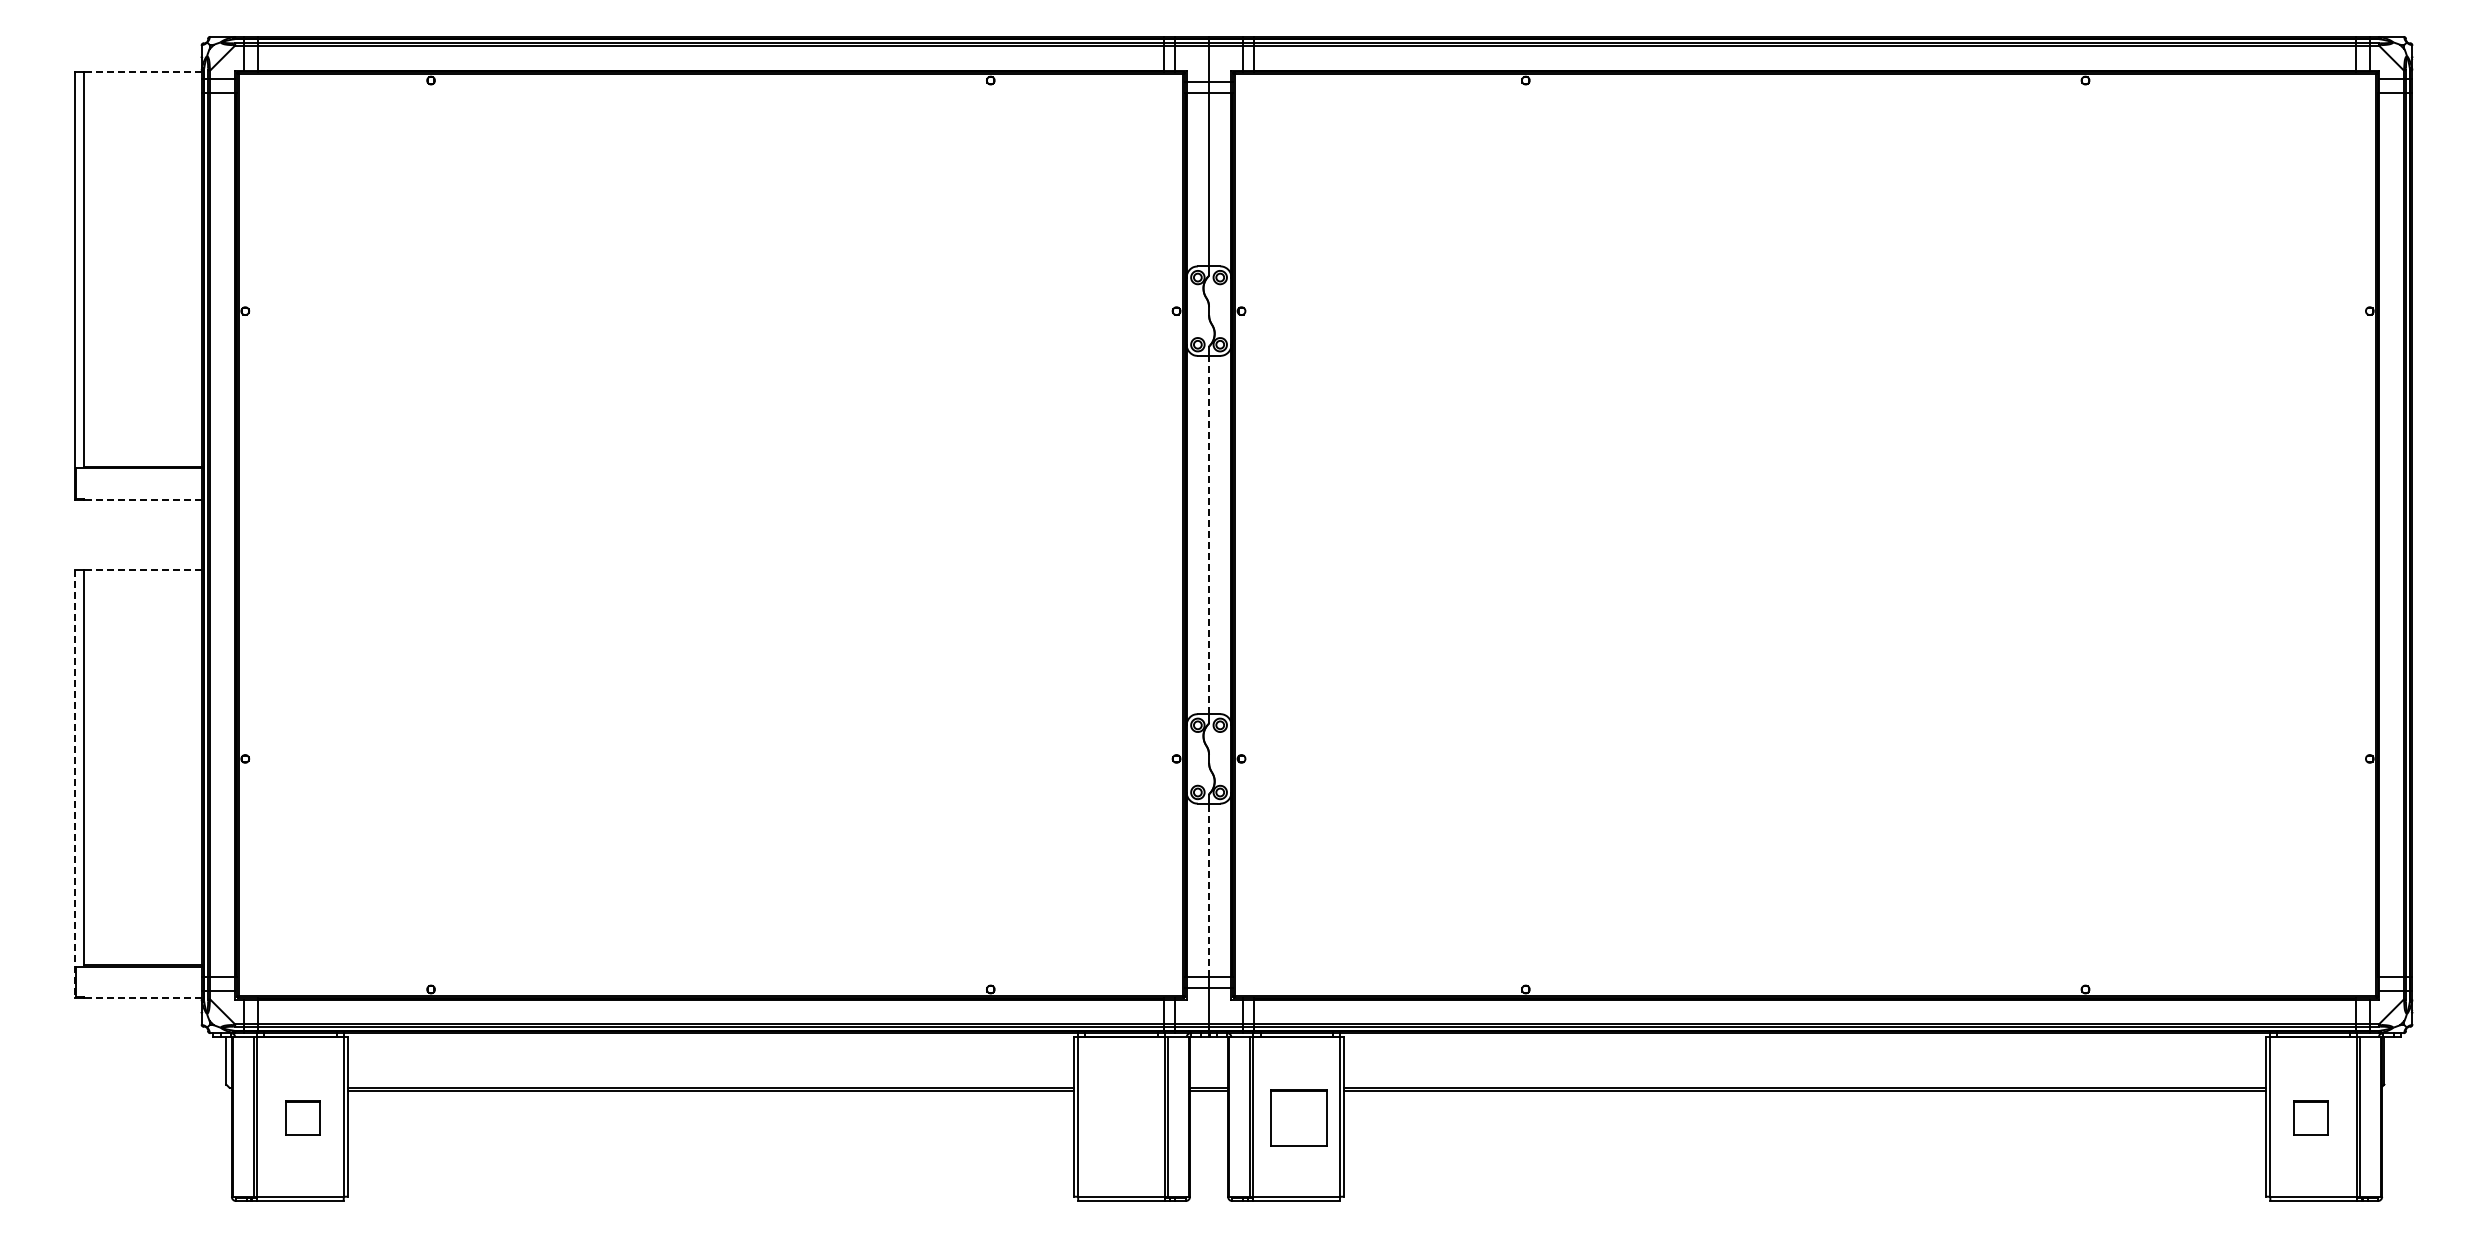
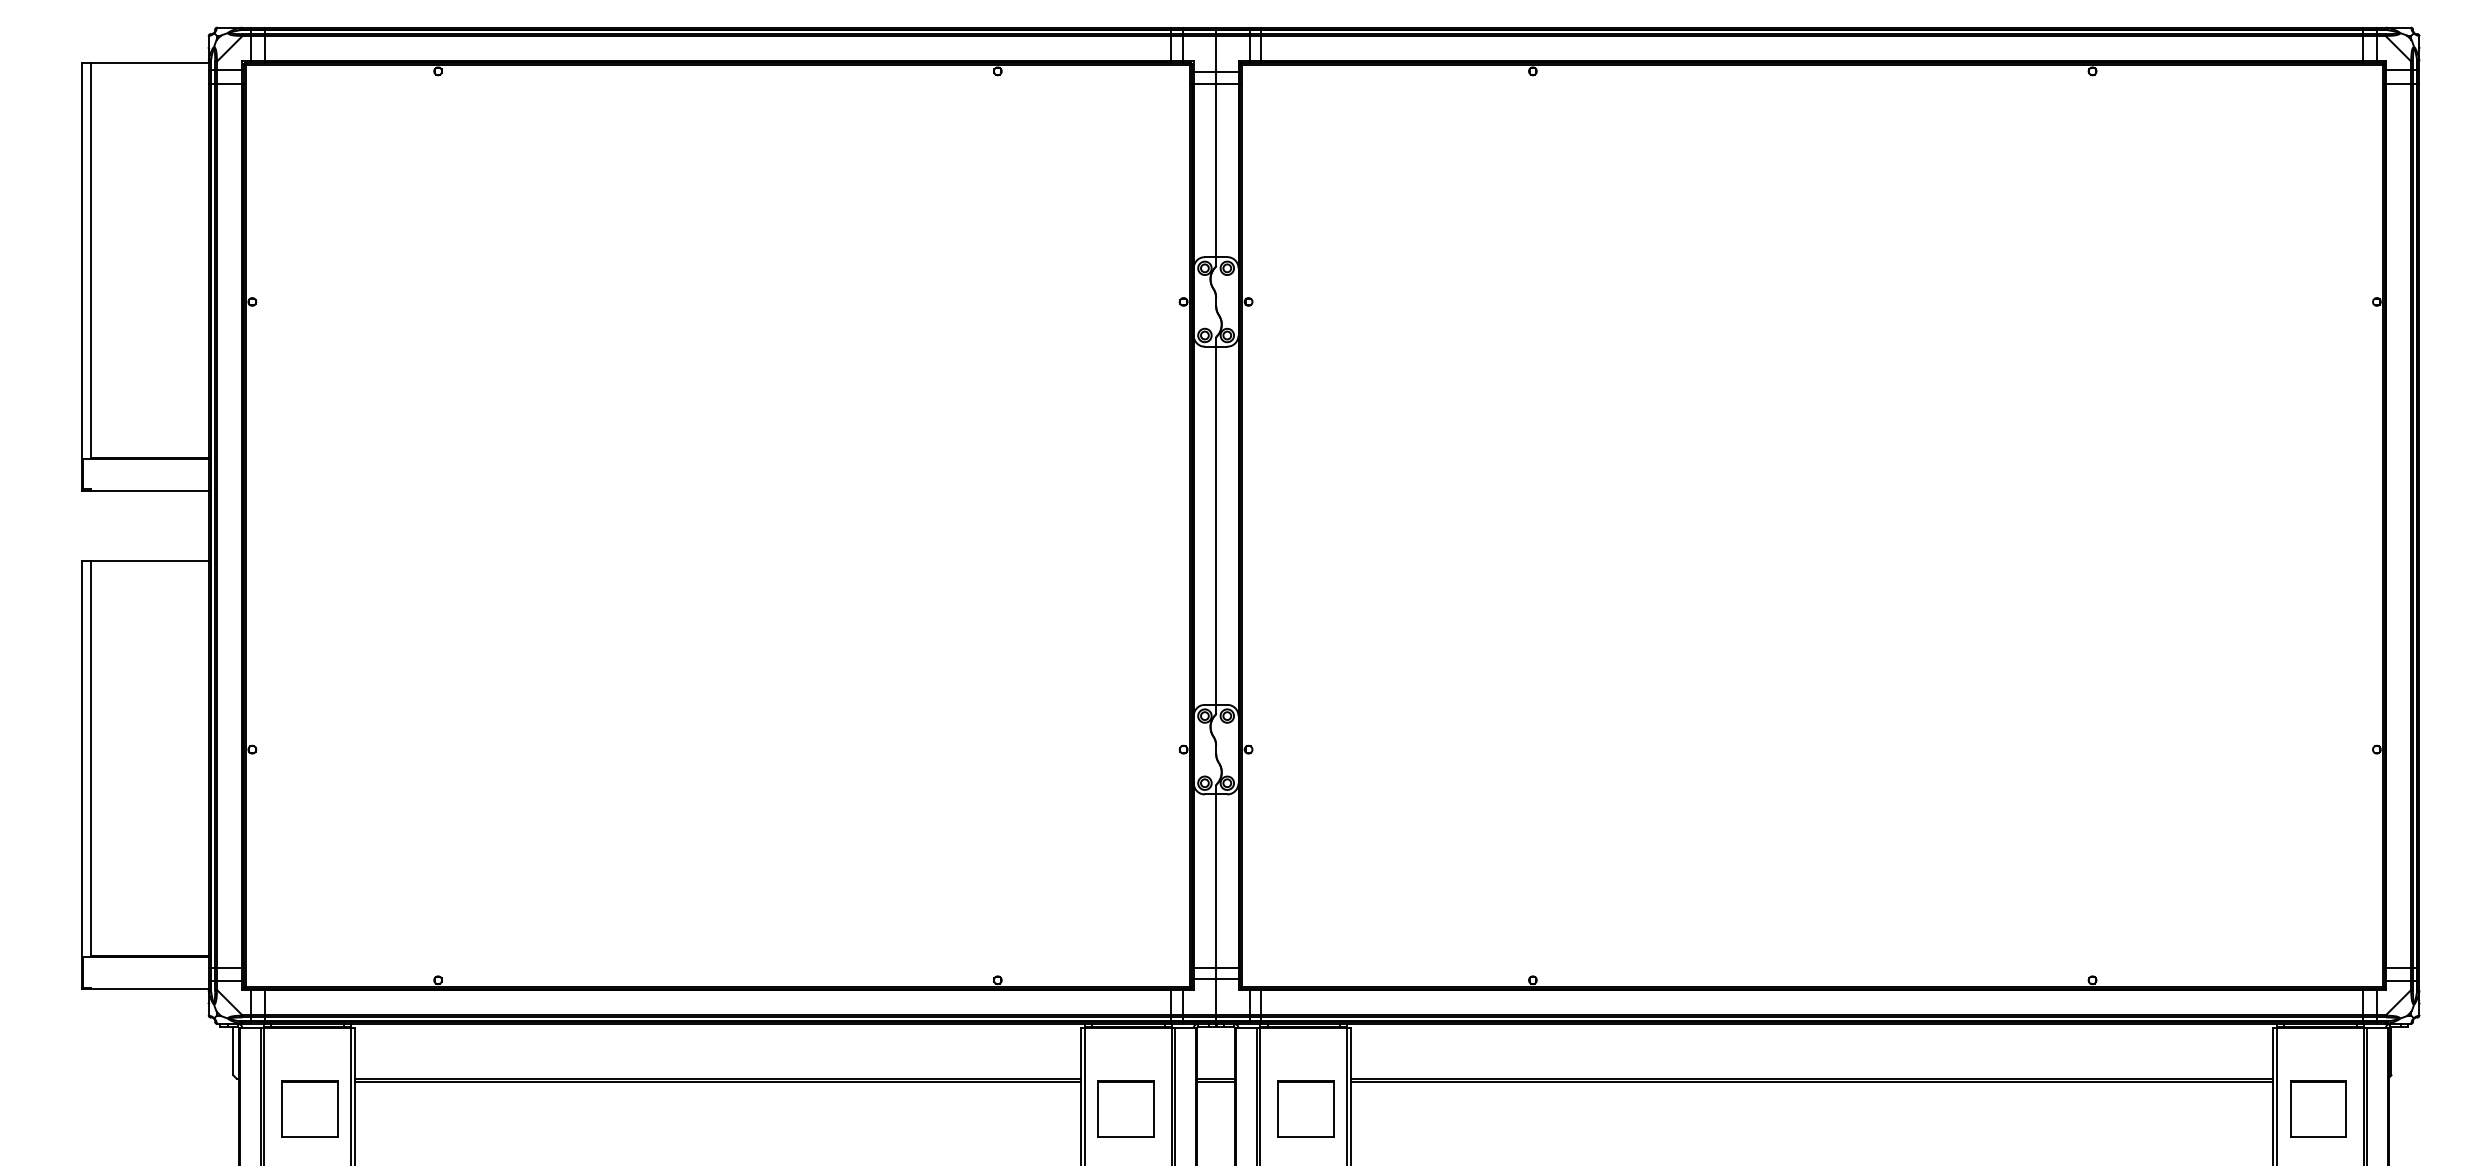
line: (142, 72) -> (149, 63), dashed -> solid
line: (142, 499) -> (149, 490), dashed -> solid
line: (1209, 534) -> (1216, 525), dashed -> solid
line: (142, 570) -> (149, 561), dashed -> solid
line: (74, 784) -> (81, 775), dashed -> solid
line: (1209, 890) -> (1216, 881), dashed -> solid
line: (142, 997) -> (149, 988), dashed -> solid
part: (302, 1117) -> (309, 1108), size x1.67
part: (1118, 1117) -> (1125, 1108), added
part: (2310, 1117) -> (2317, 1108), size x1.67

